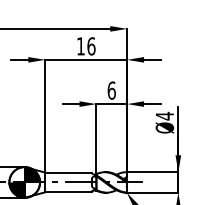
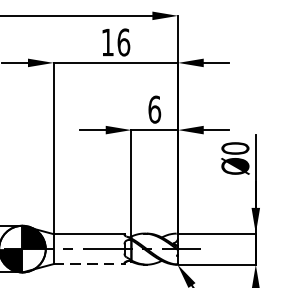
text: (164, 115) -> (234, 147), Ø4 -> Ø0
line: (69, 192) -> (90, 264), solid -> dashed

